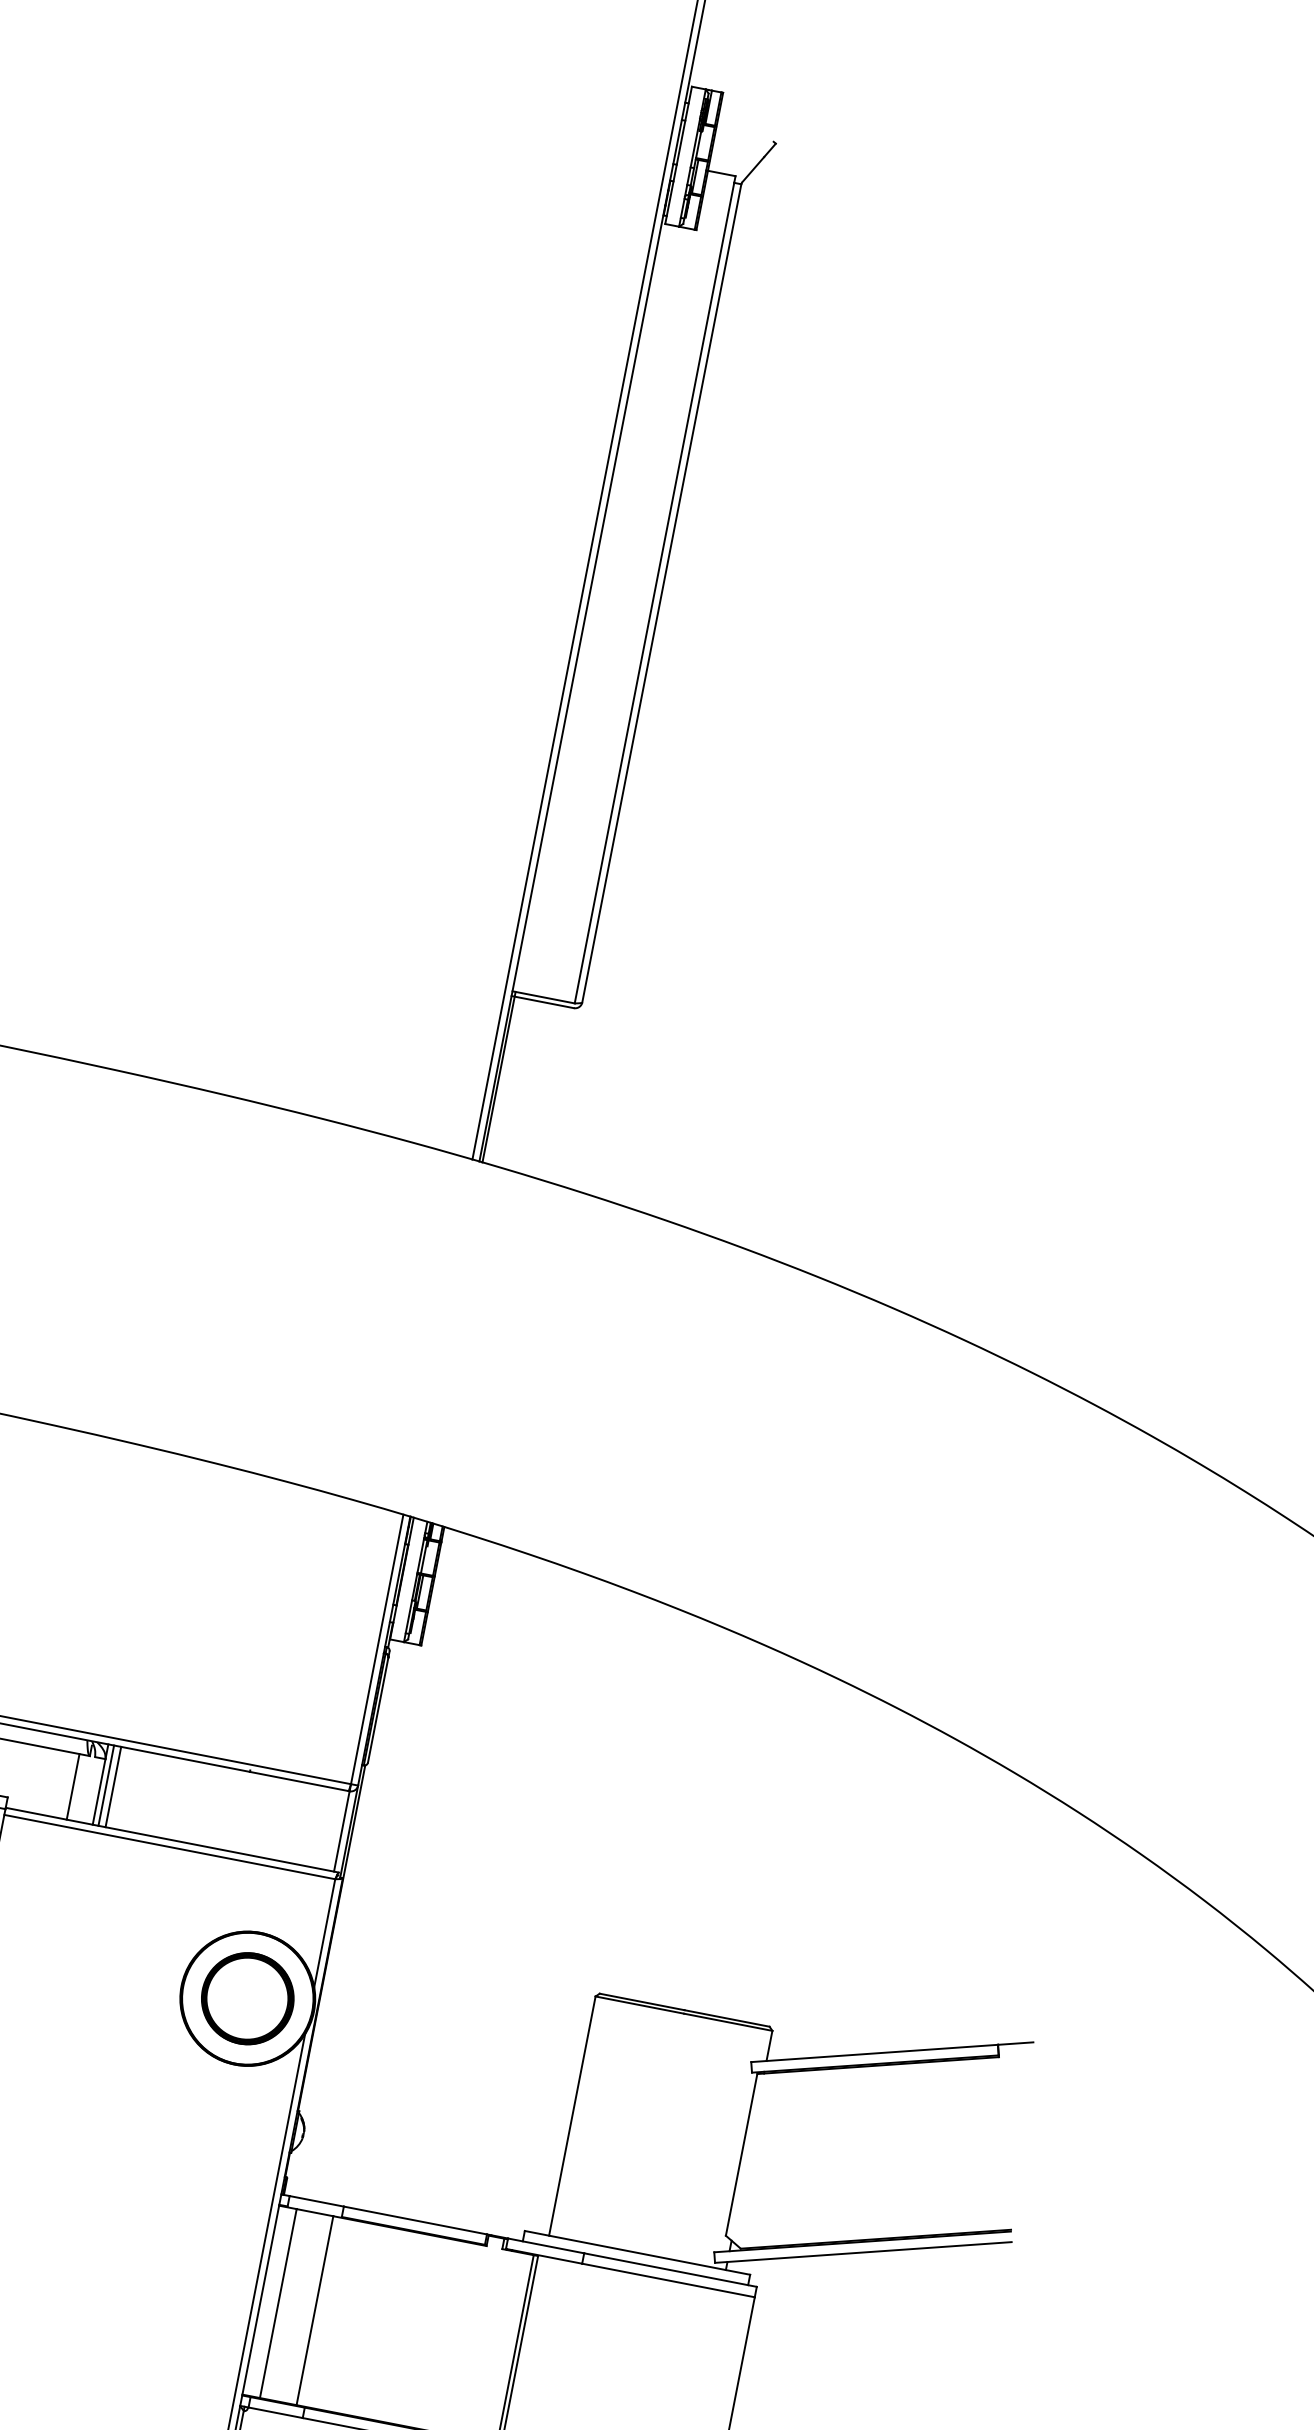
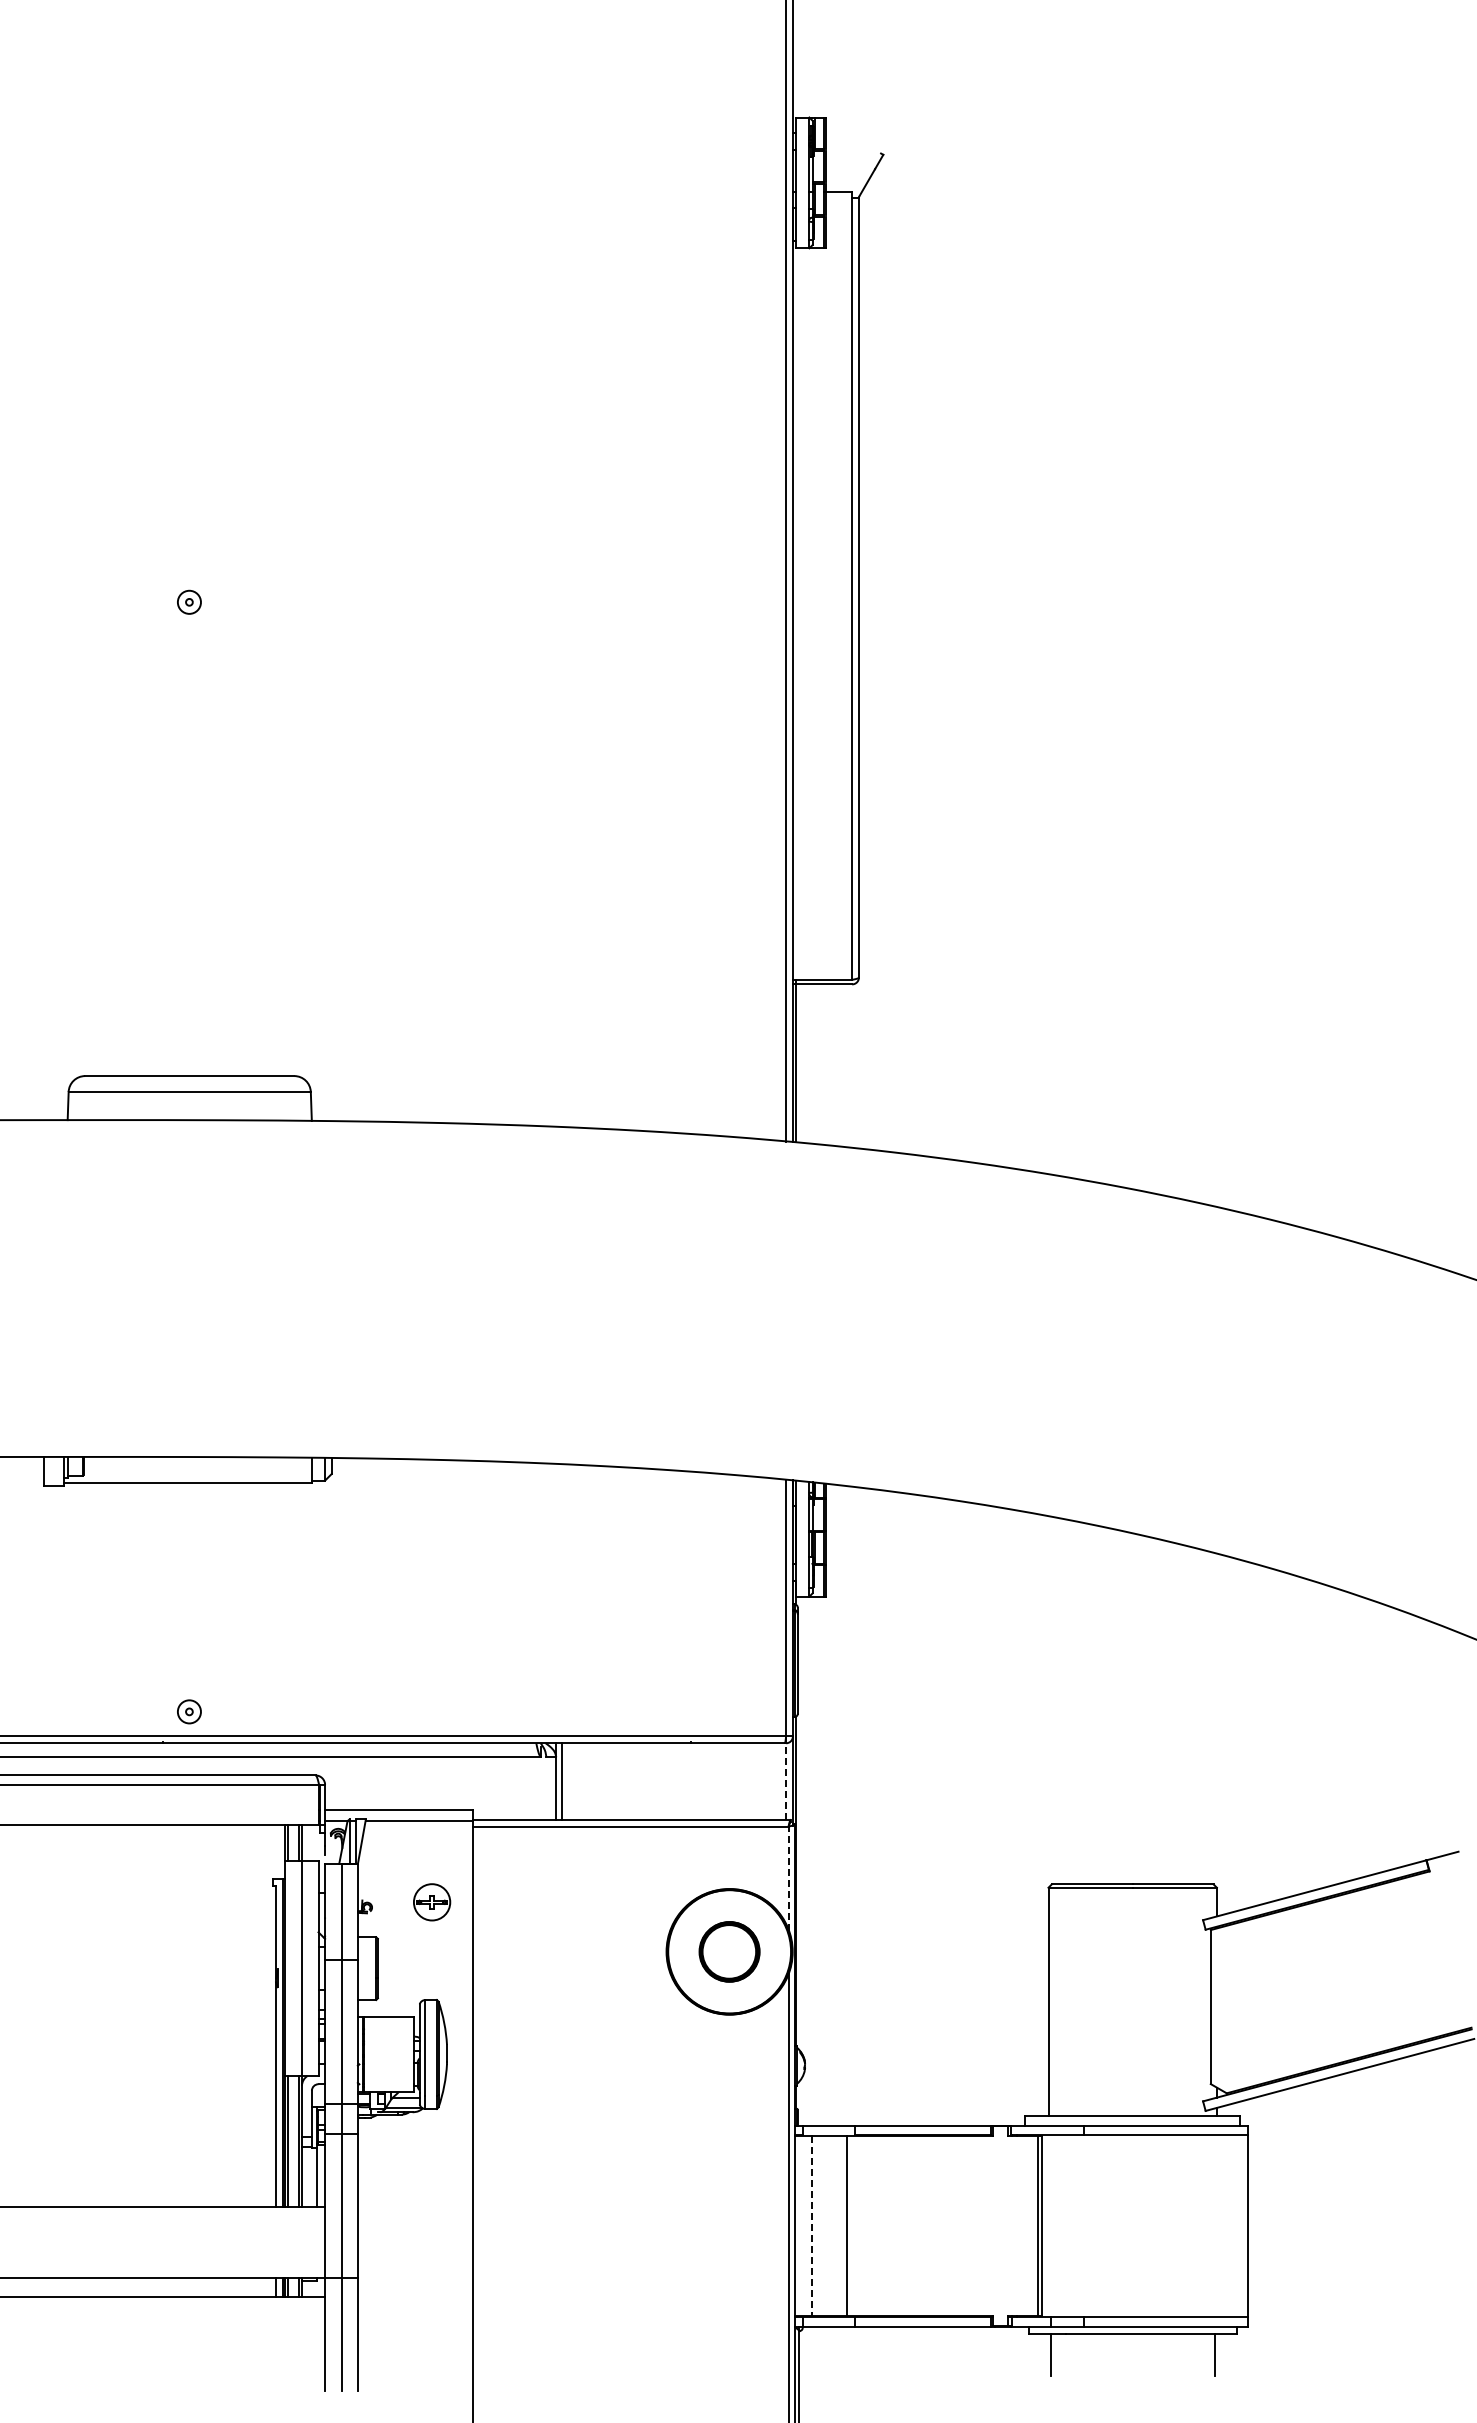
line: (73, 1786) -> (531, 1788), removed
line: (113, 1787) -> (568, 1781), removed
line: (342, 1831) -> (786, 1781), solid -> dashed
line: (324, 1933) -> (788, 1878), solid -> dashed
part: (247, 1998) -> (729, 1951), size x0.7
line: (278, 2303) -> (812, 2226), solid -> dashed

